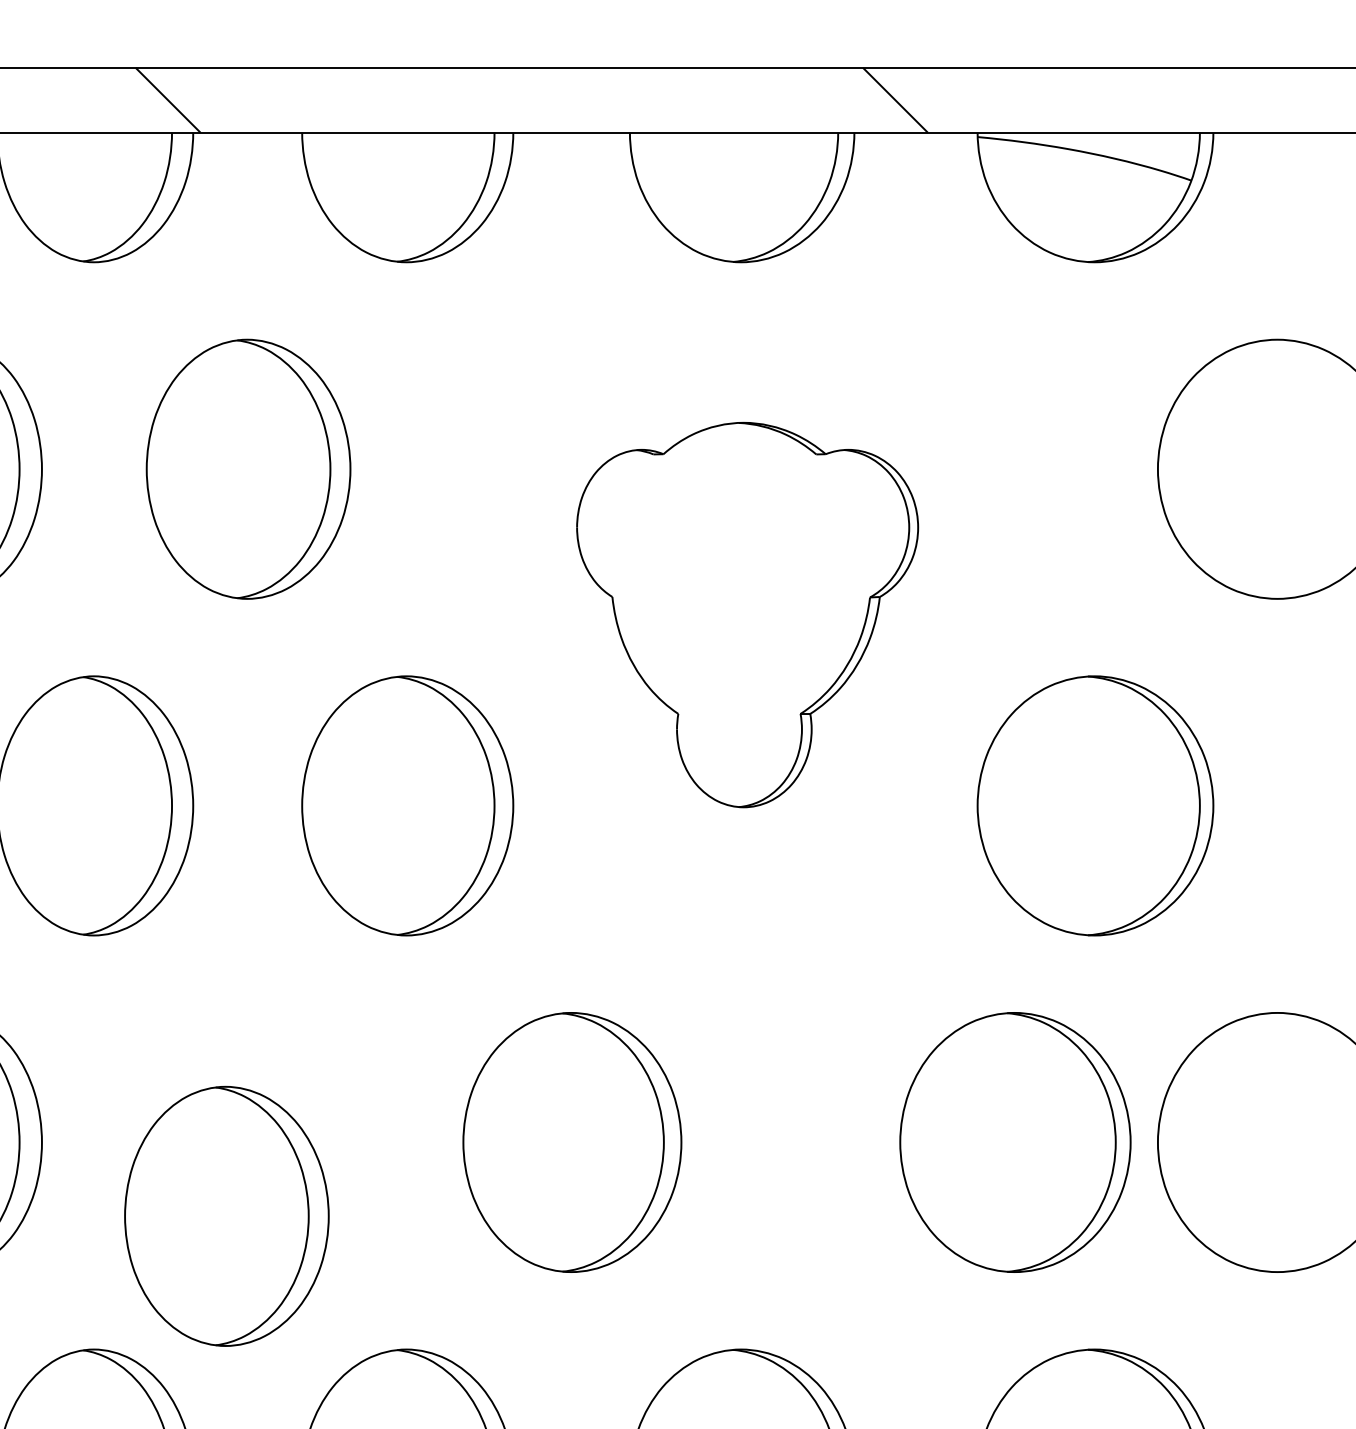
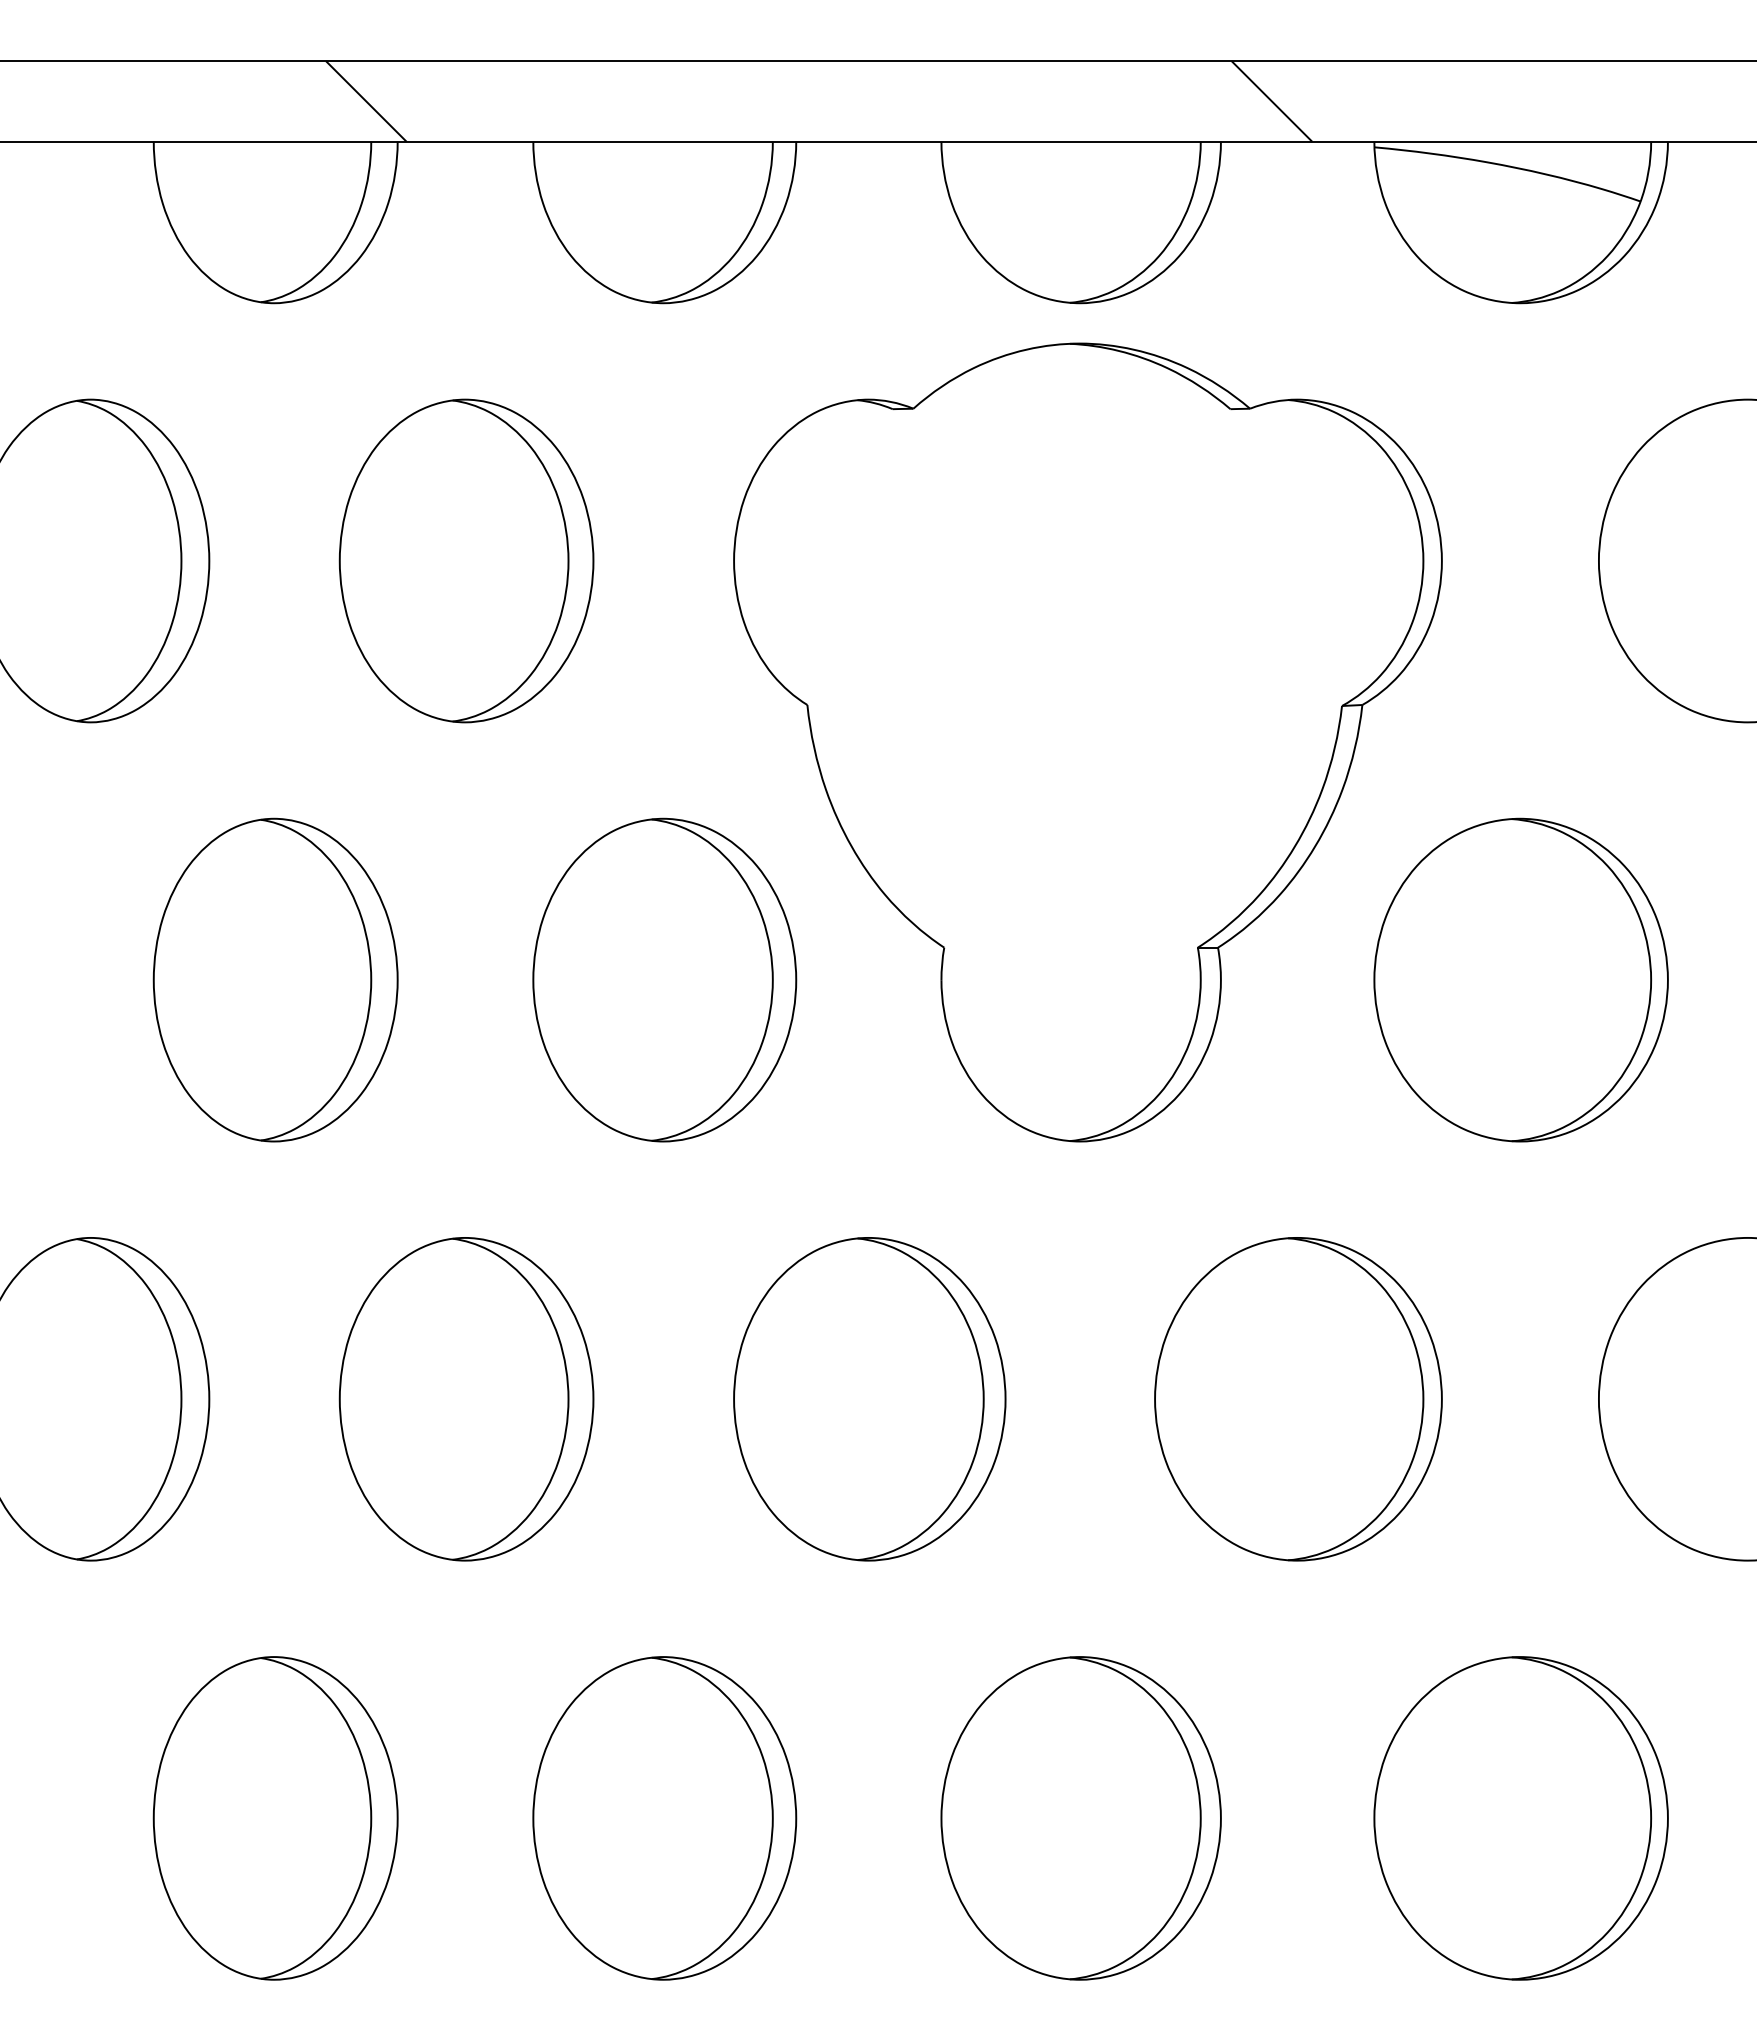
part: (747, 615) -> (1087, 742), size x1.67
part: (1015, 1142) -> (1298, 1399), moved
part: (226, 1216) -> (466, 1399), moved

